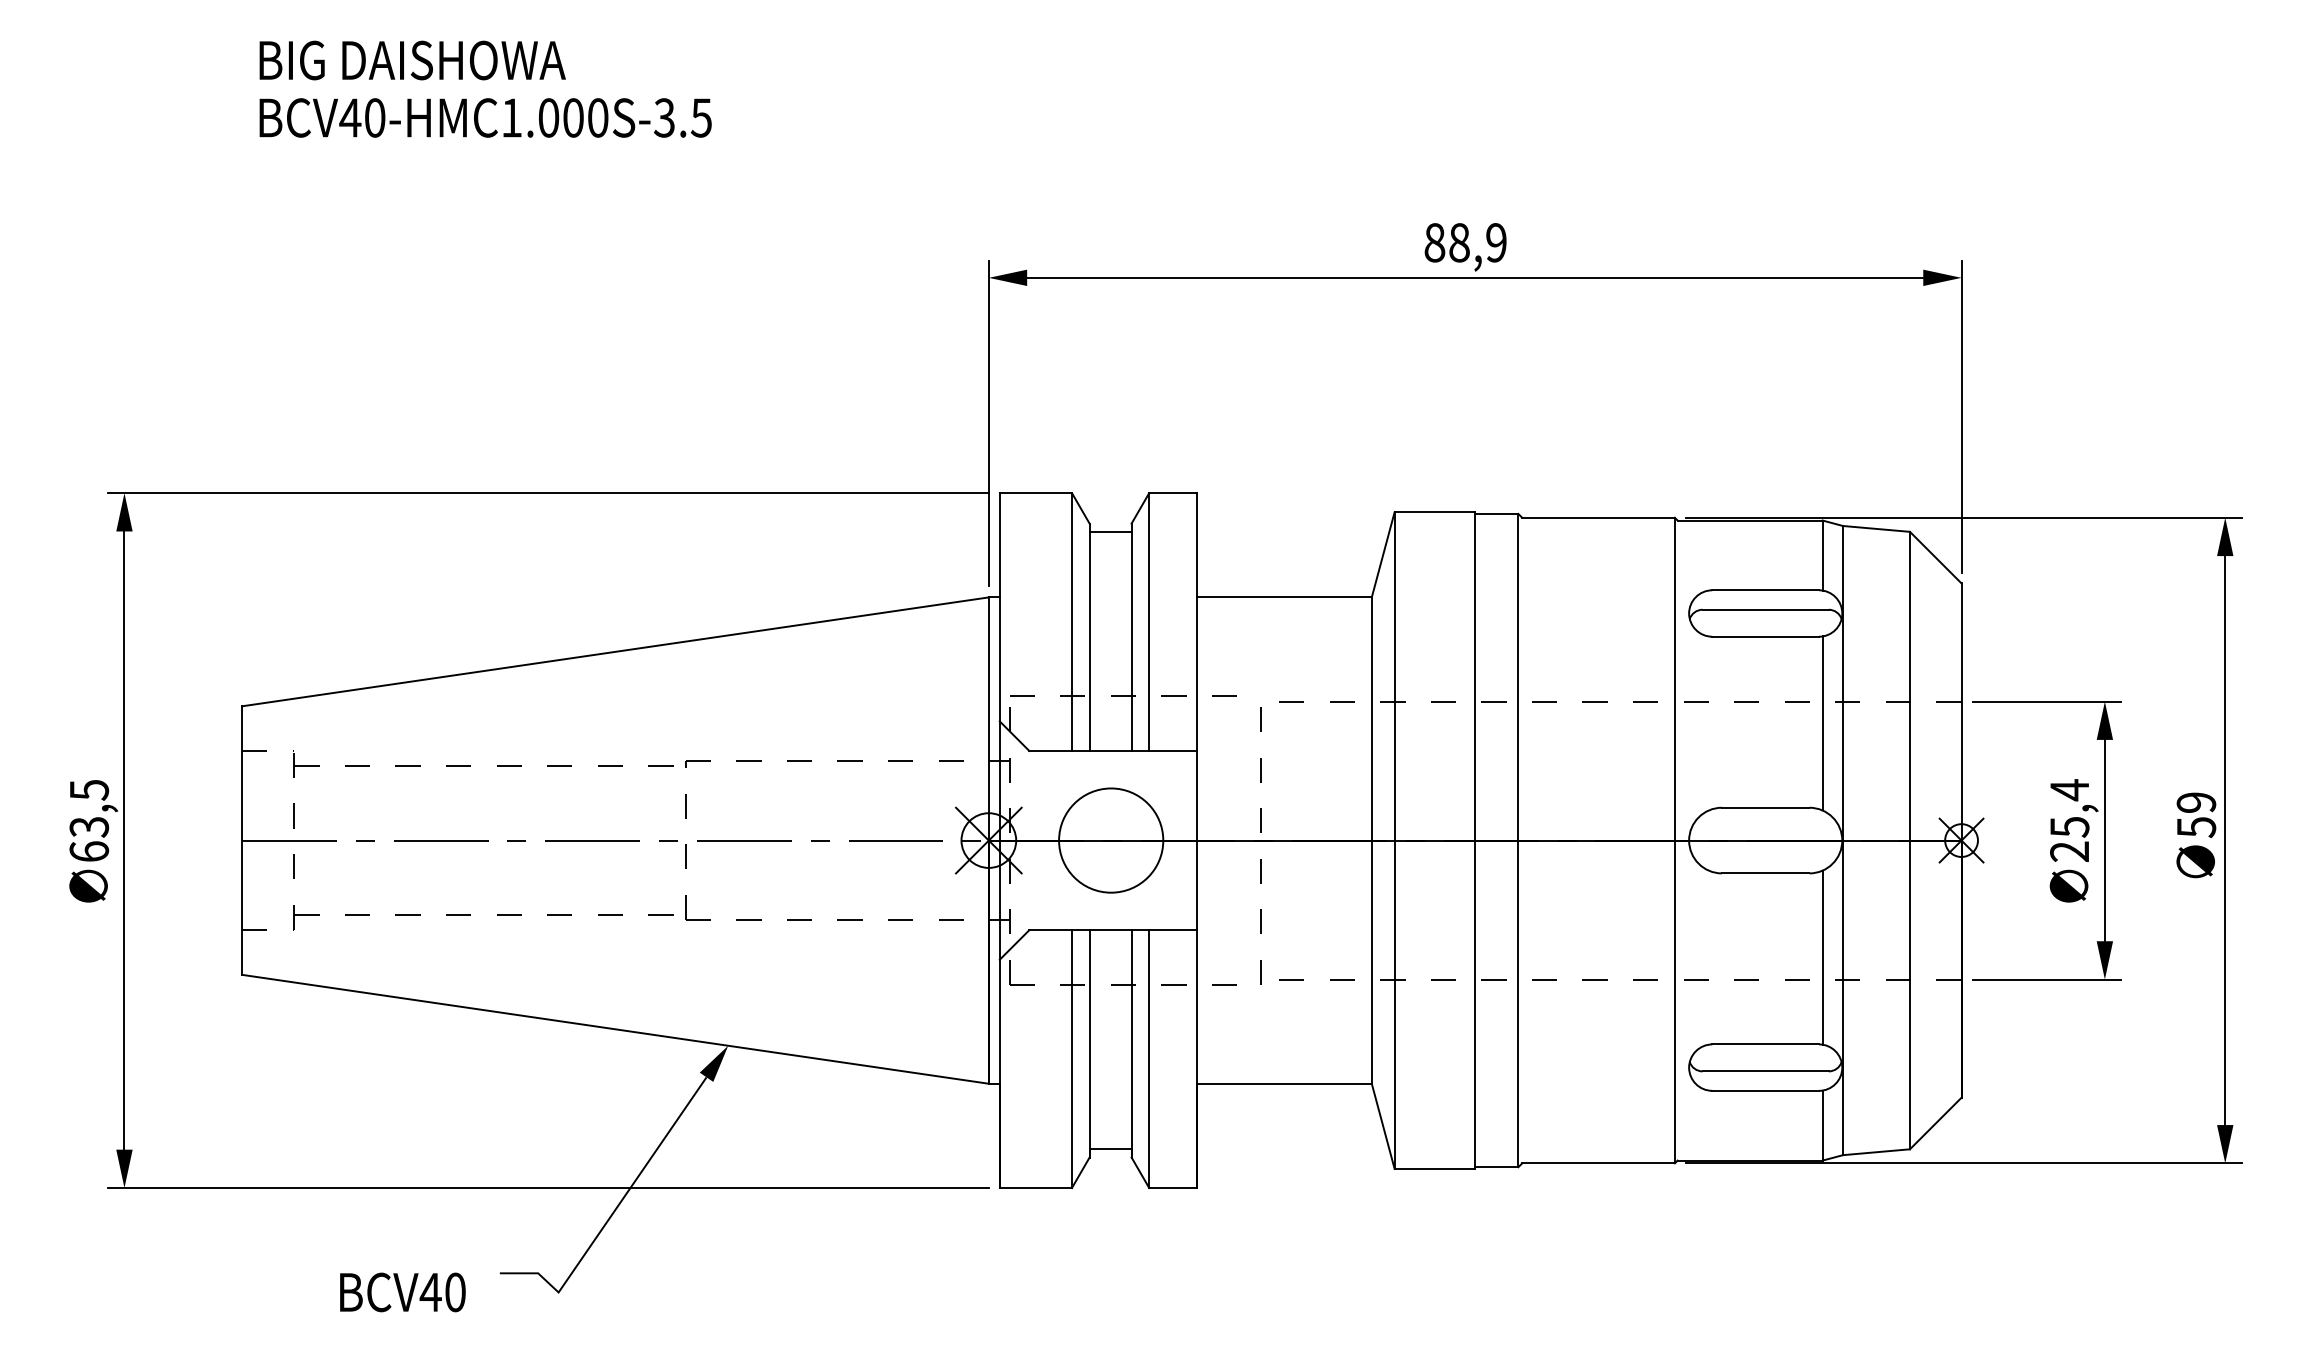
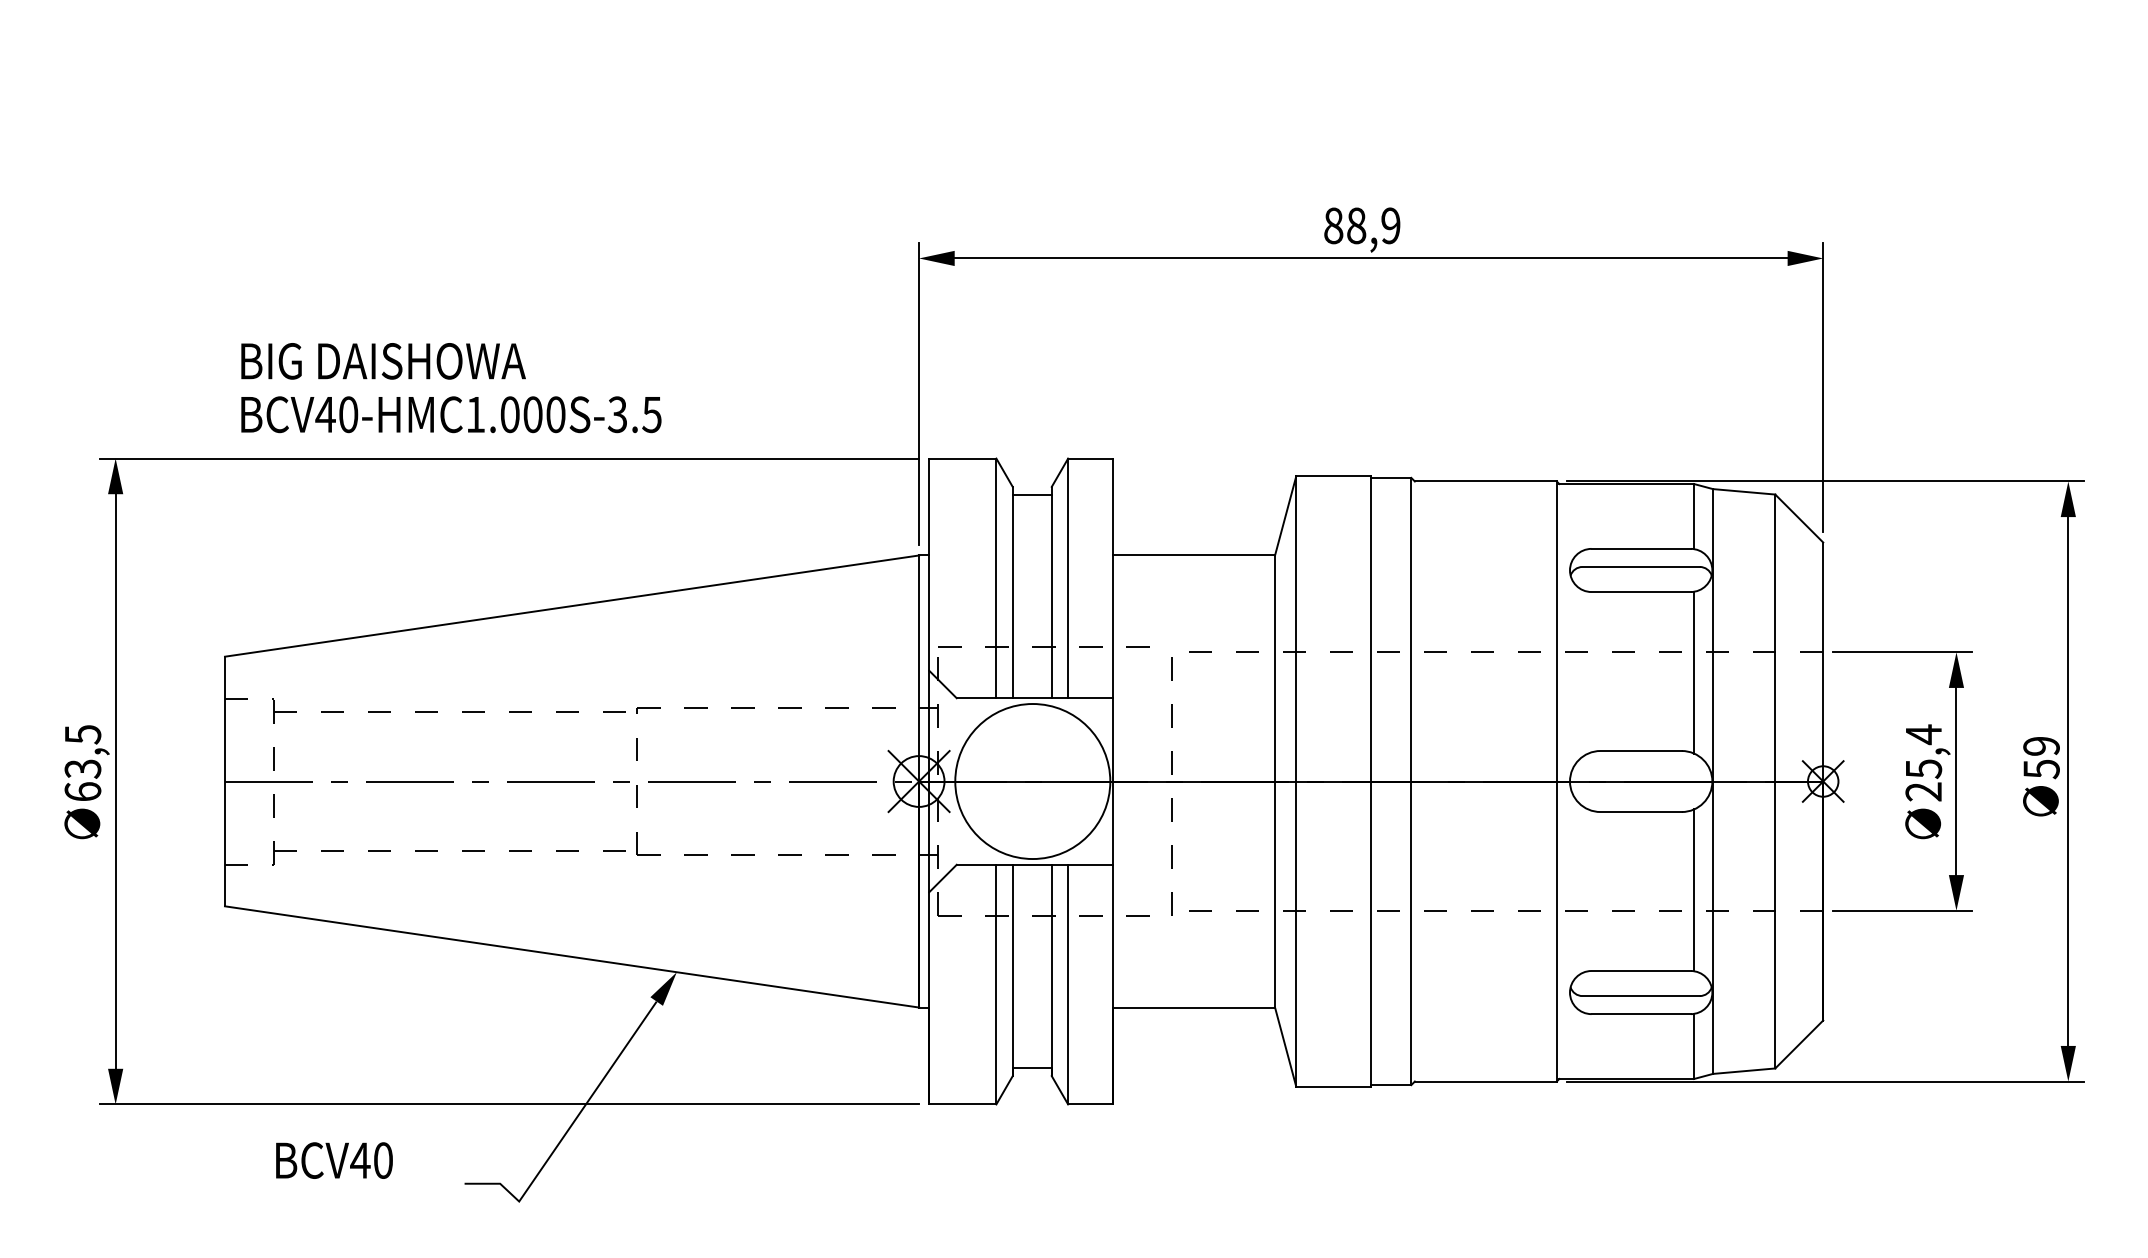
text: (485, 88) -> (451, 387), moved
circle: (1111, 840) -> (1033, 781), size x1.6
text: (402, 1292) -> (334, 1160), moved

